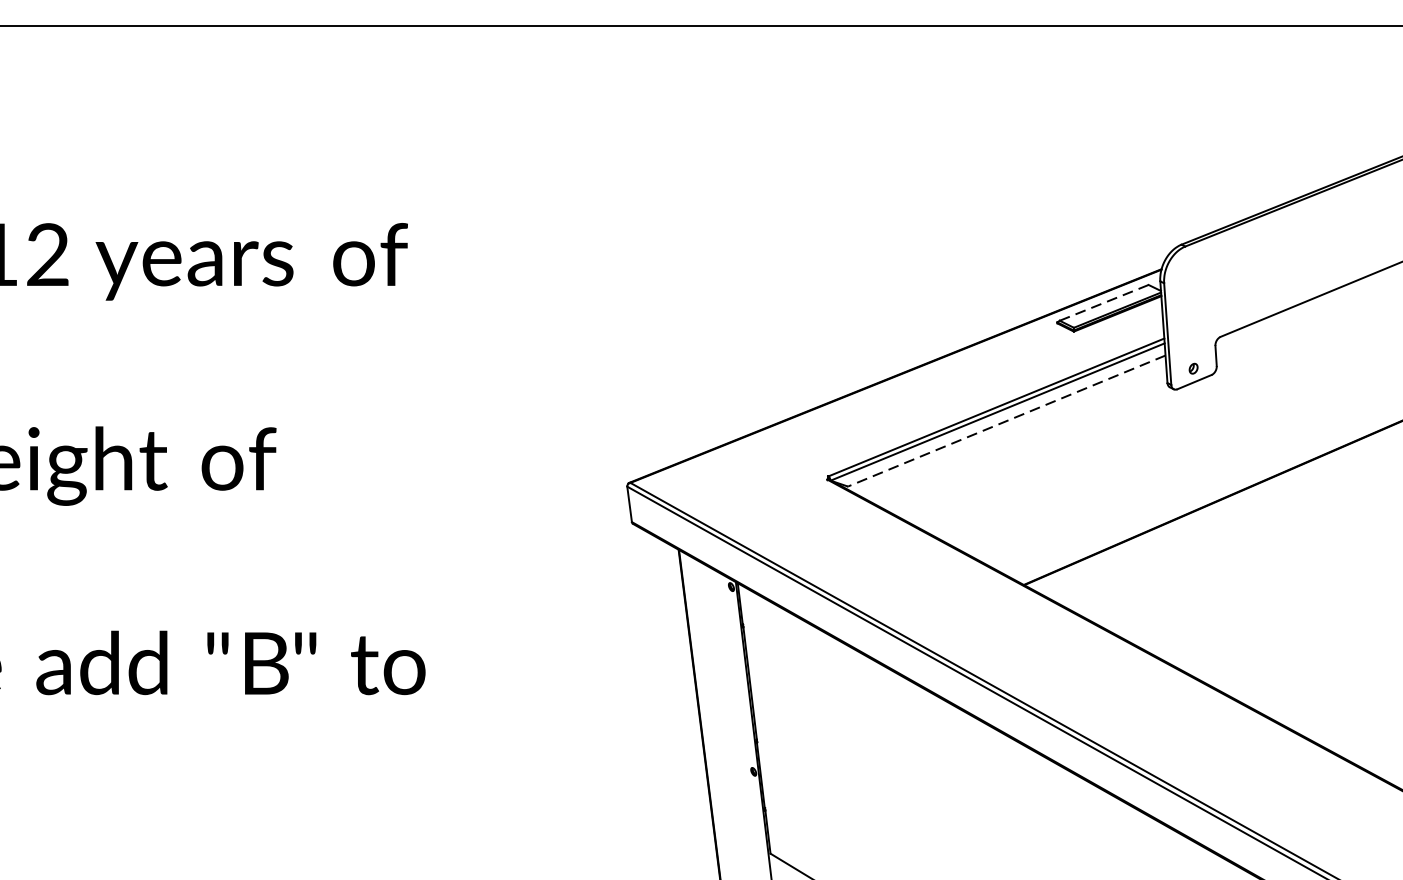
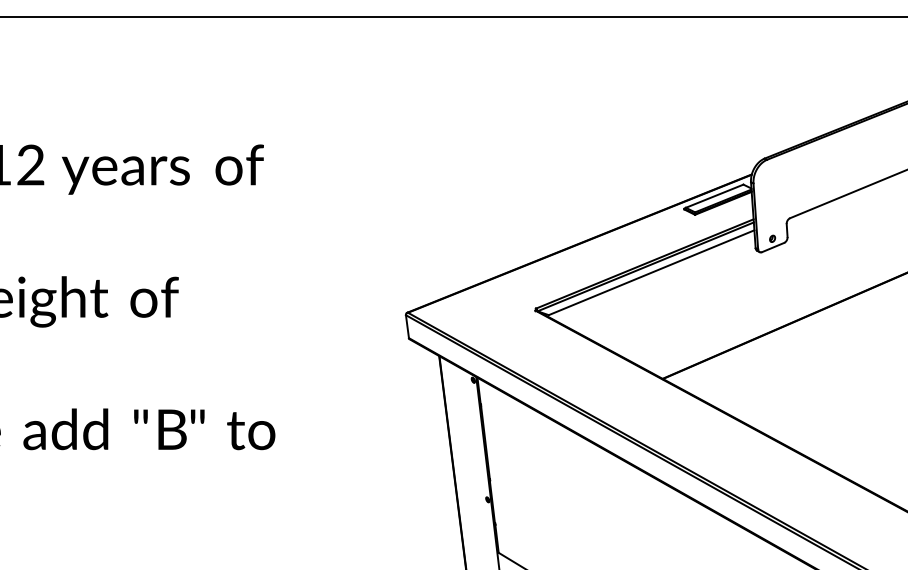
line: (1105, 303) -> (715, 196), dashed -> solid
line: (1006, 420) -> (651, 272), dashed -> solid

